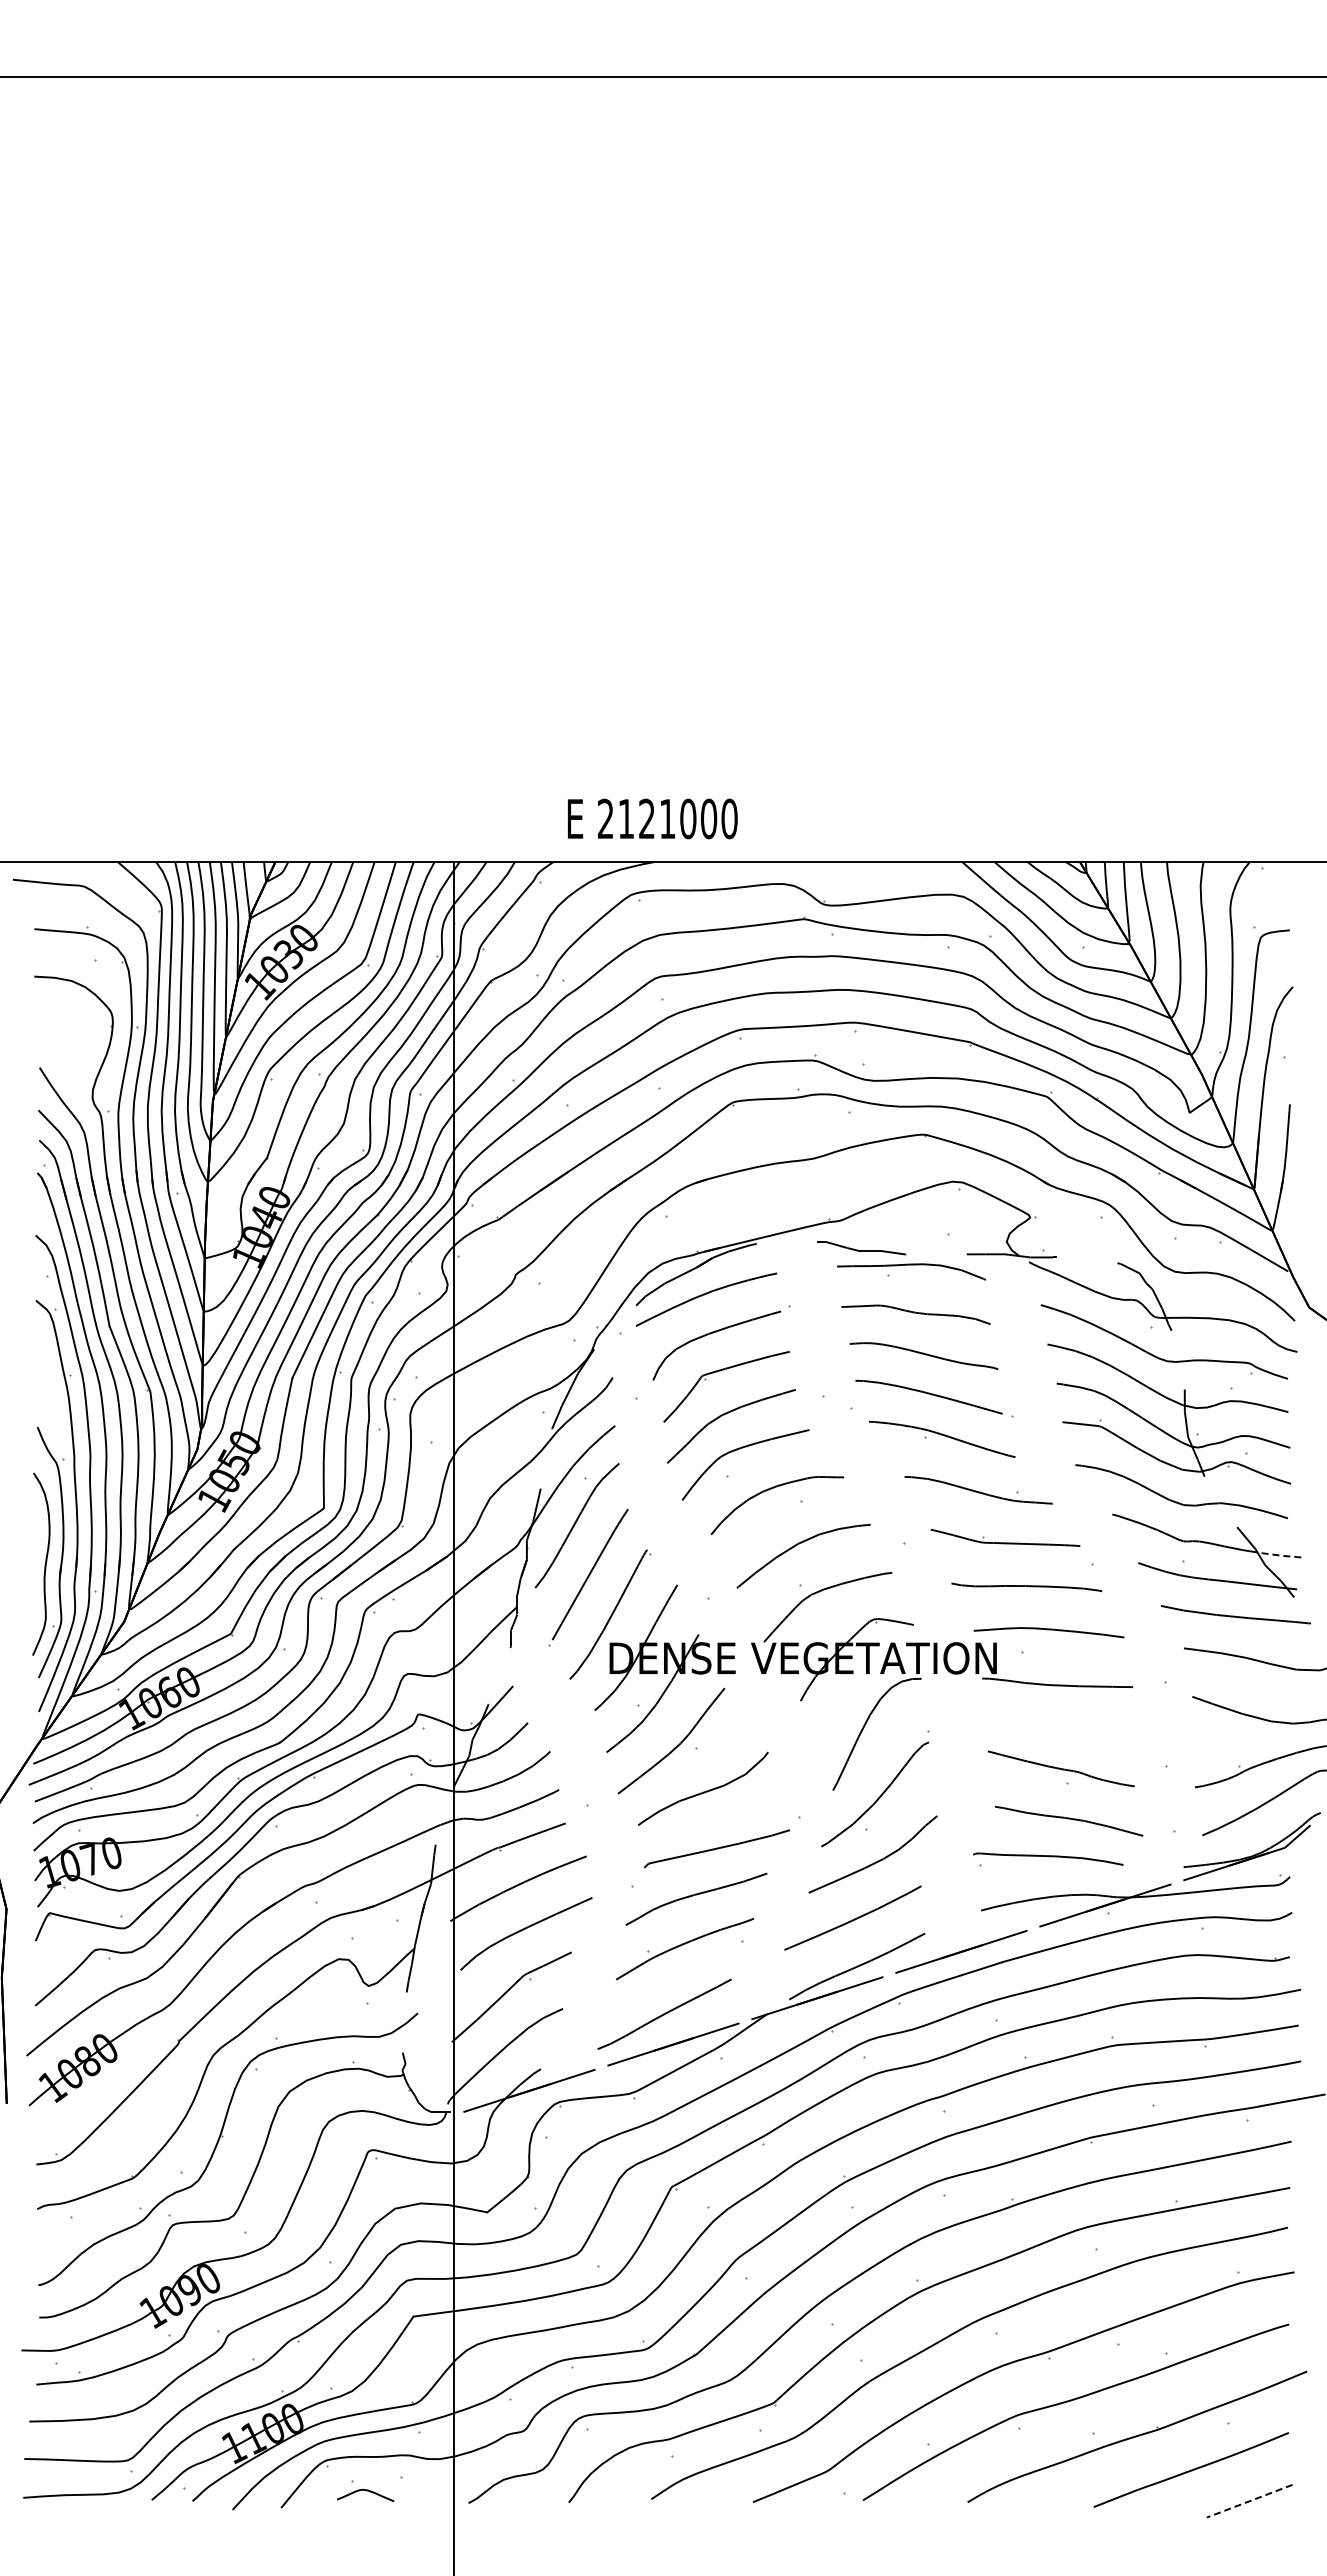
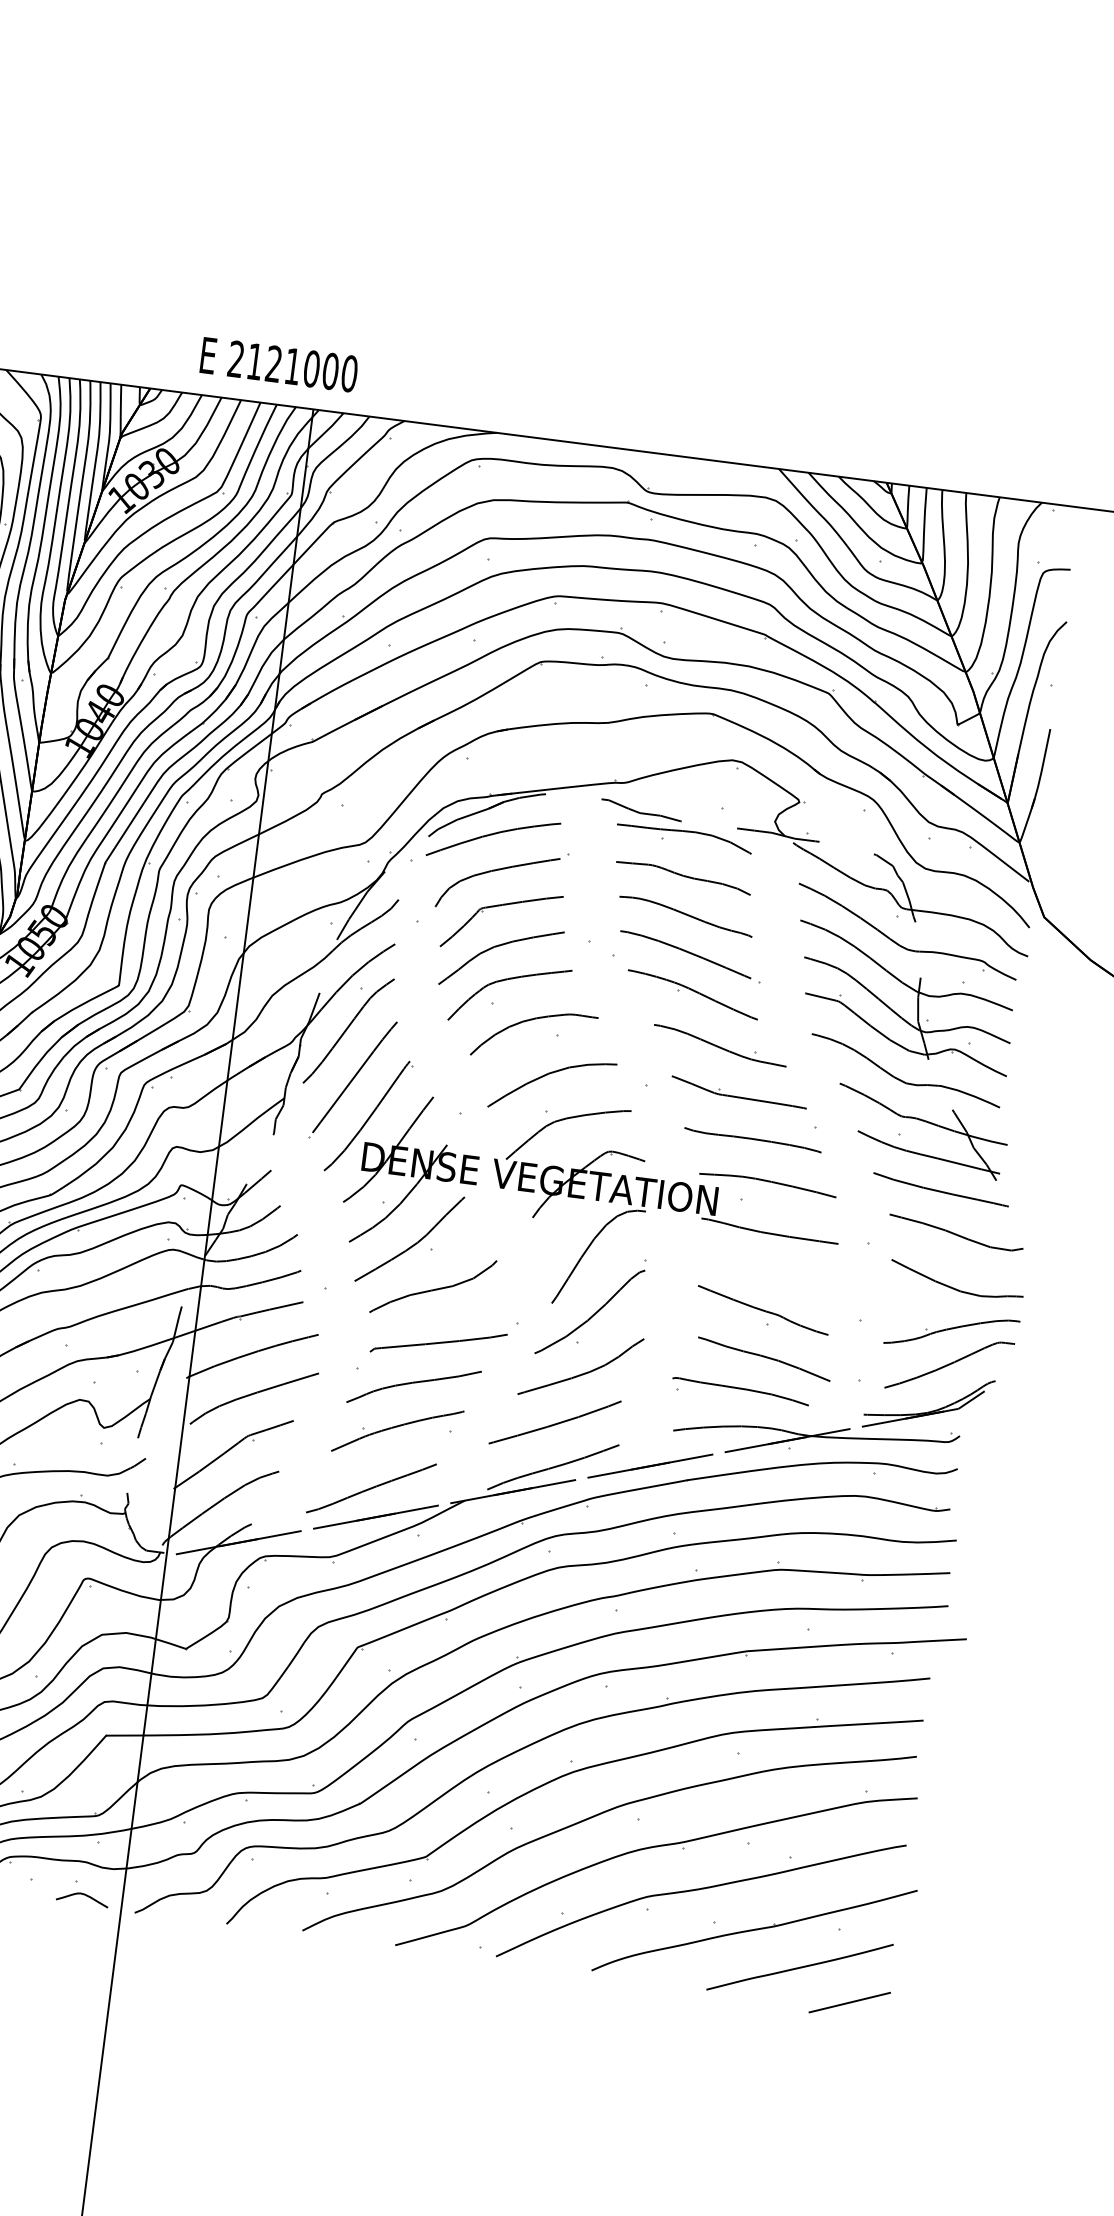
text: (652, 818) -> (279, 364), moved
line: (1278, 1555) -> (987, 1140), dashed -> solid
curve: (366, 2491) -> (83, 1895), moved
line: (1249, 2501) -> (849, 2002), dashed -> solid

